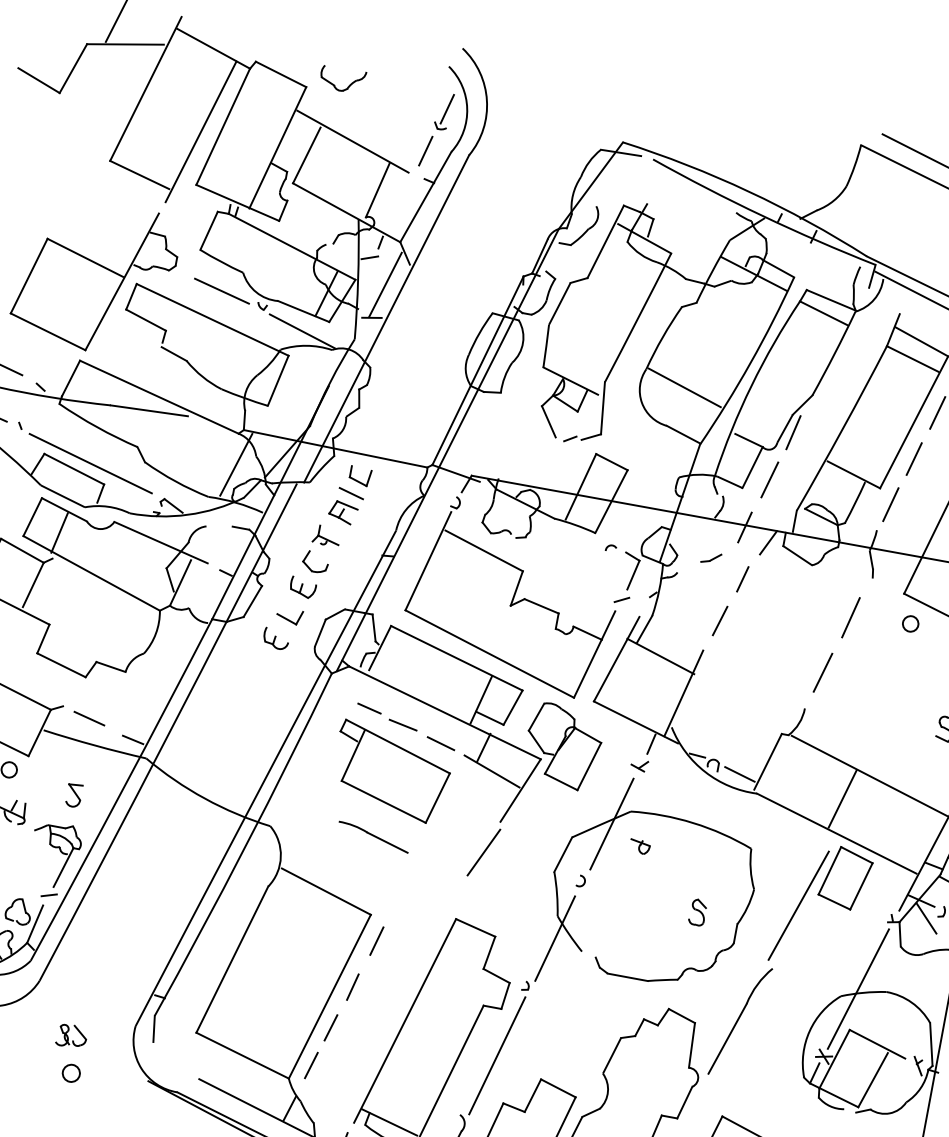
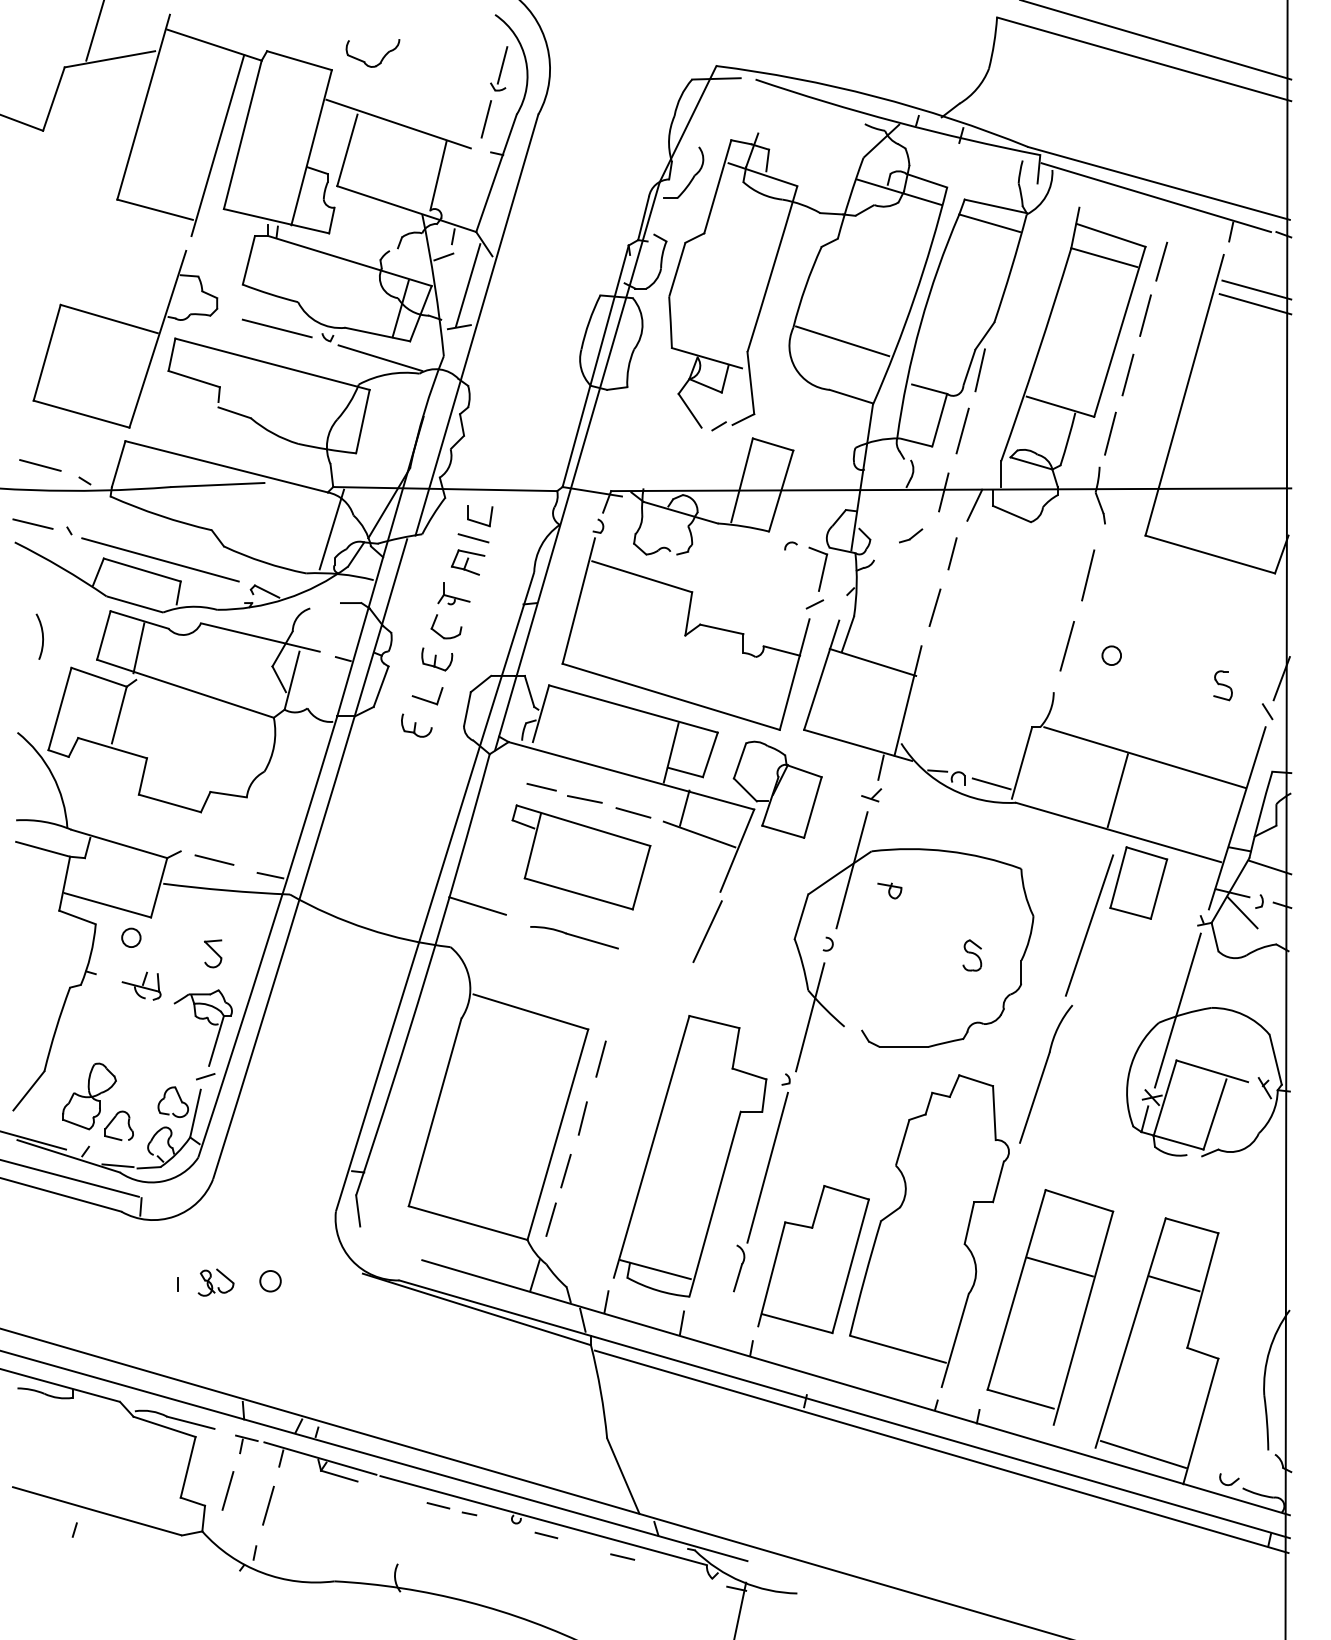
circle: (910, 623) -> (1111, 655), moved
line: (298, 796) -> (477, 905), added
part: (71, 1036) -> (215, 1282), moved

